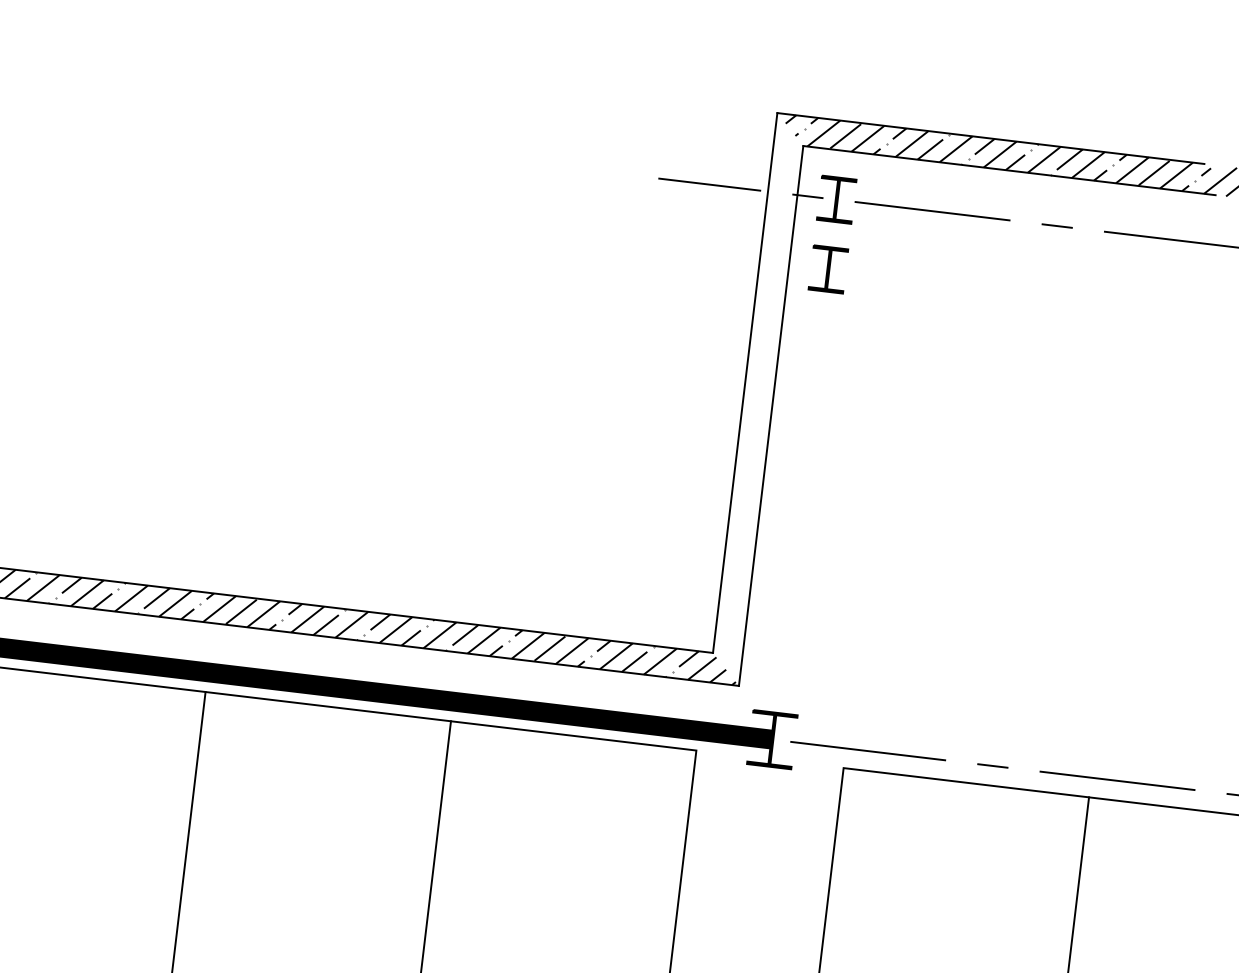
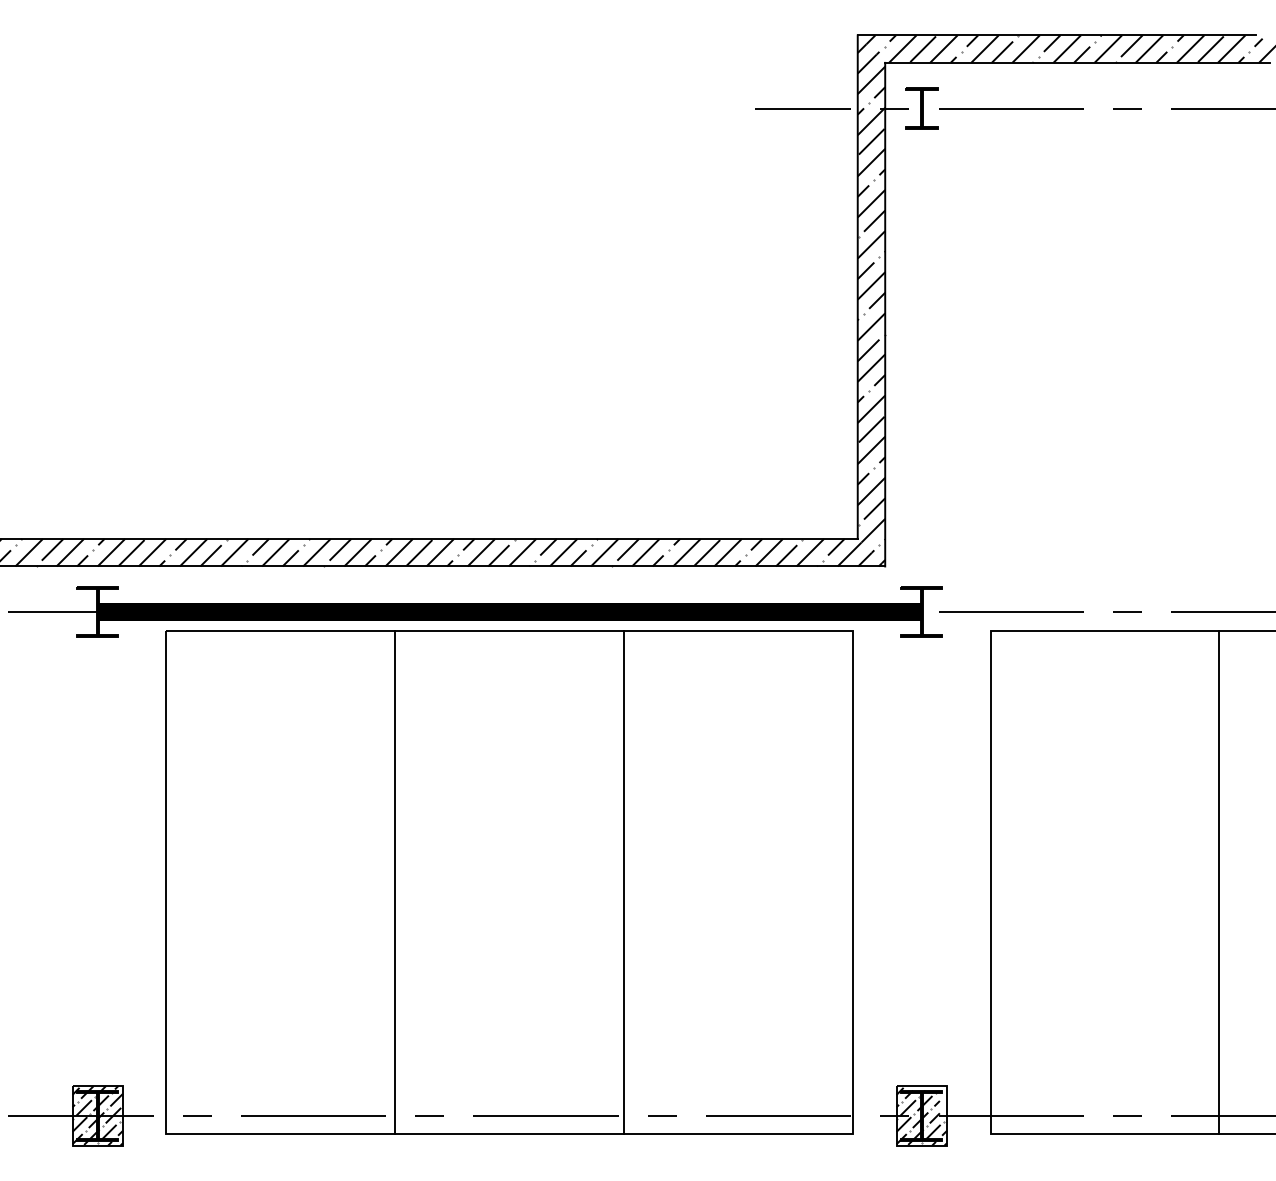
part: (828, 269) -> (921, 173), removed
hatch: (757, 402) -> (871, 303), added

